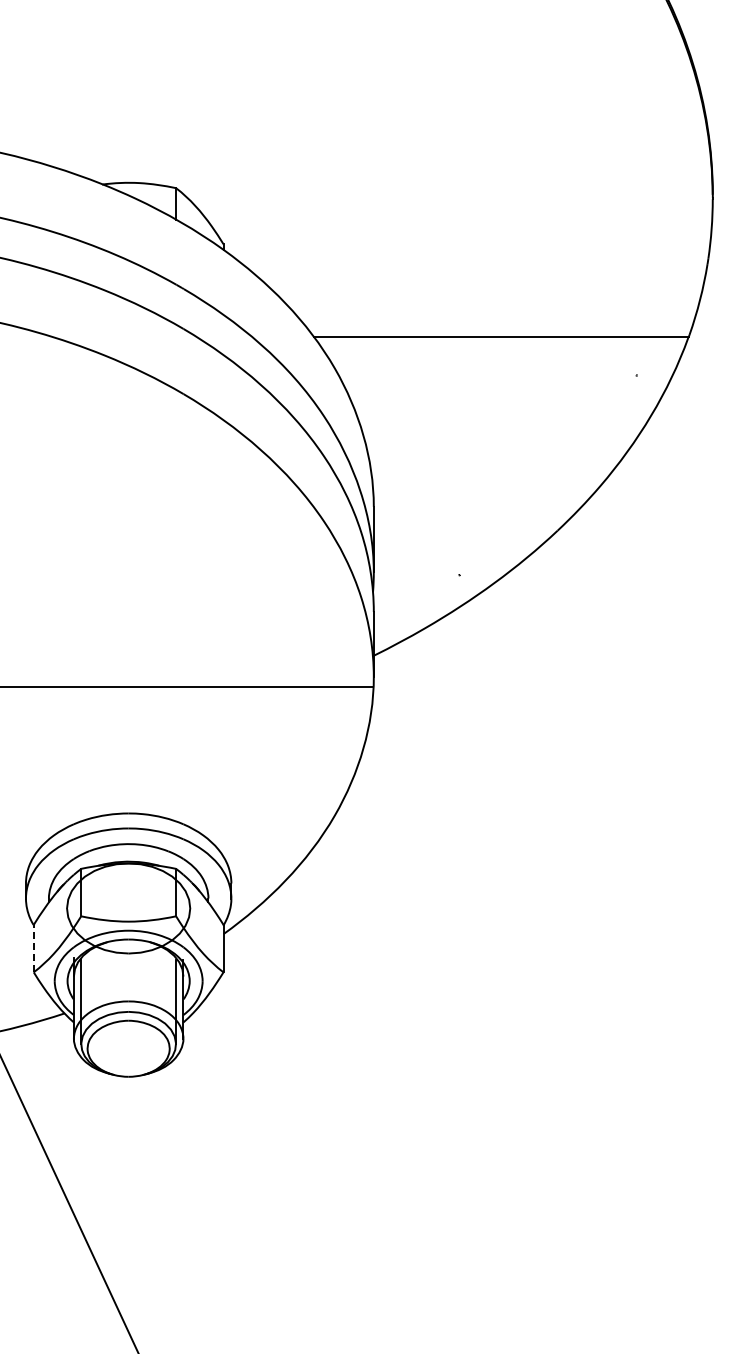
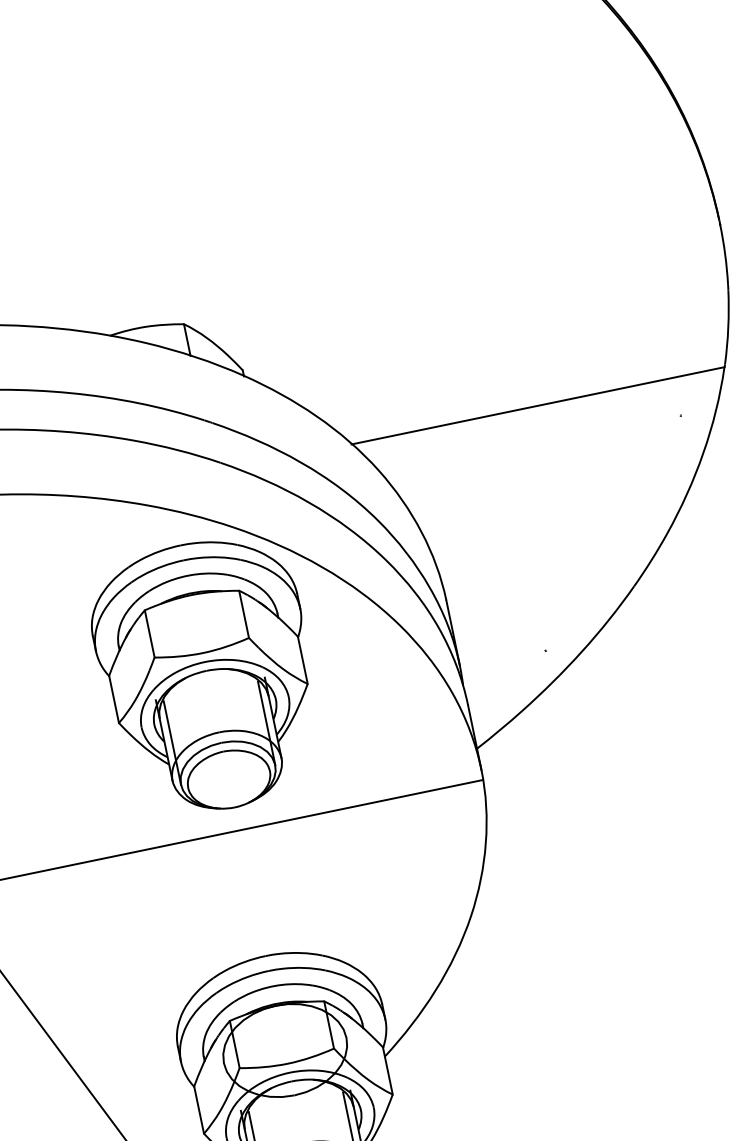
part: (128, 531) -> (207, 675), added
line: (33, 948) -> (198, 1110), dashed -> solid

